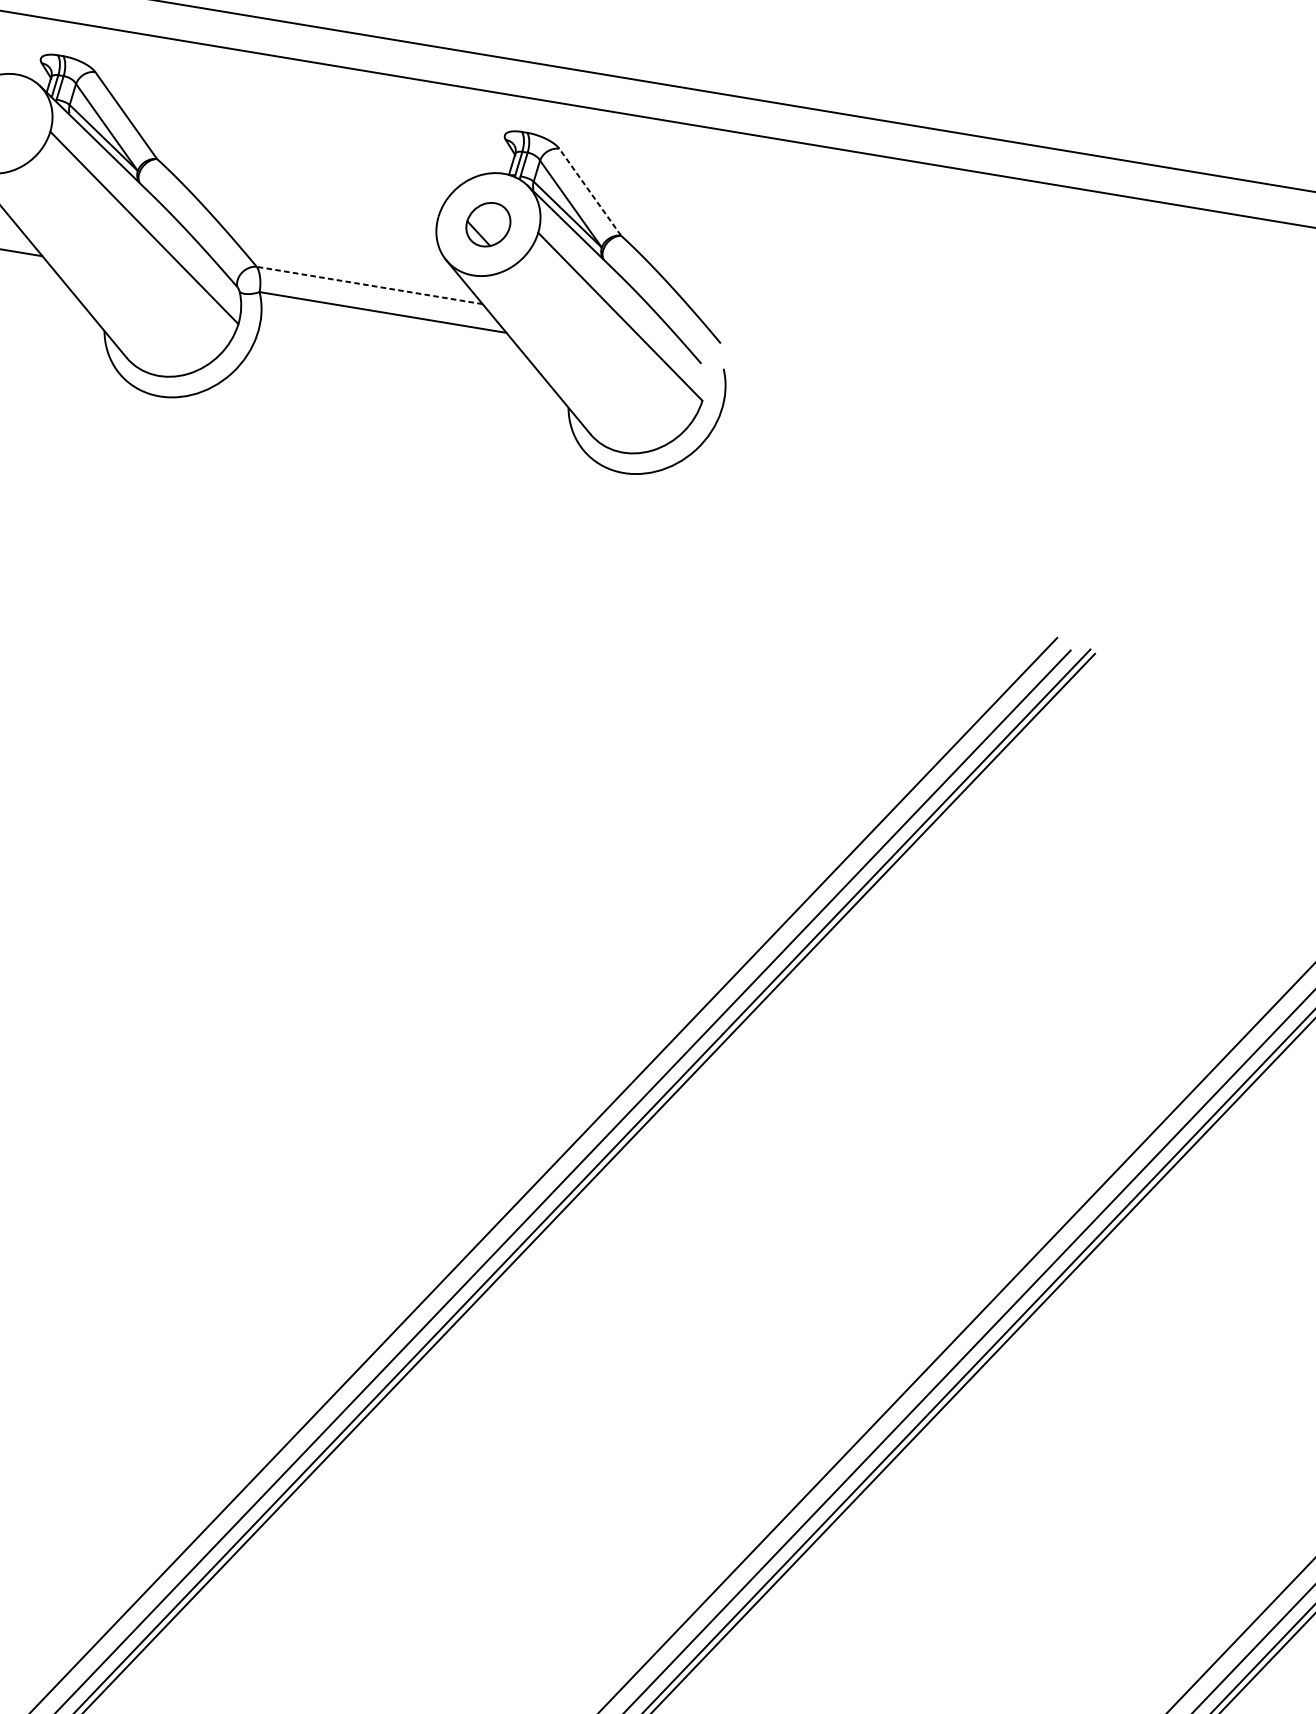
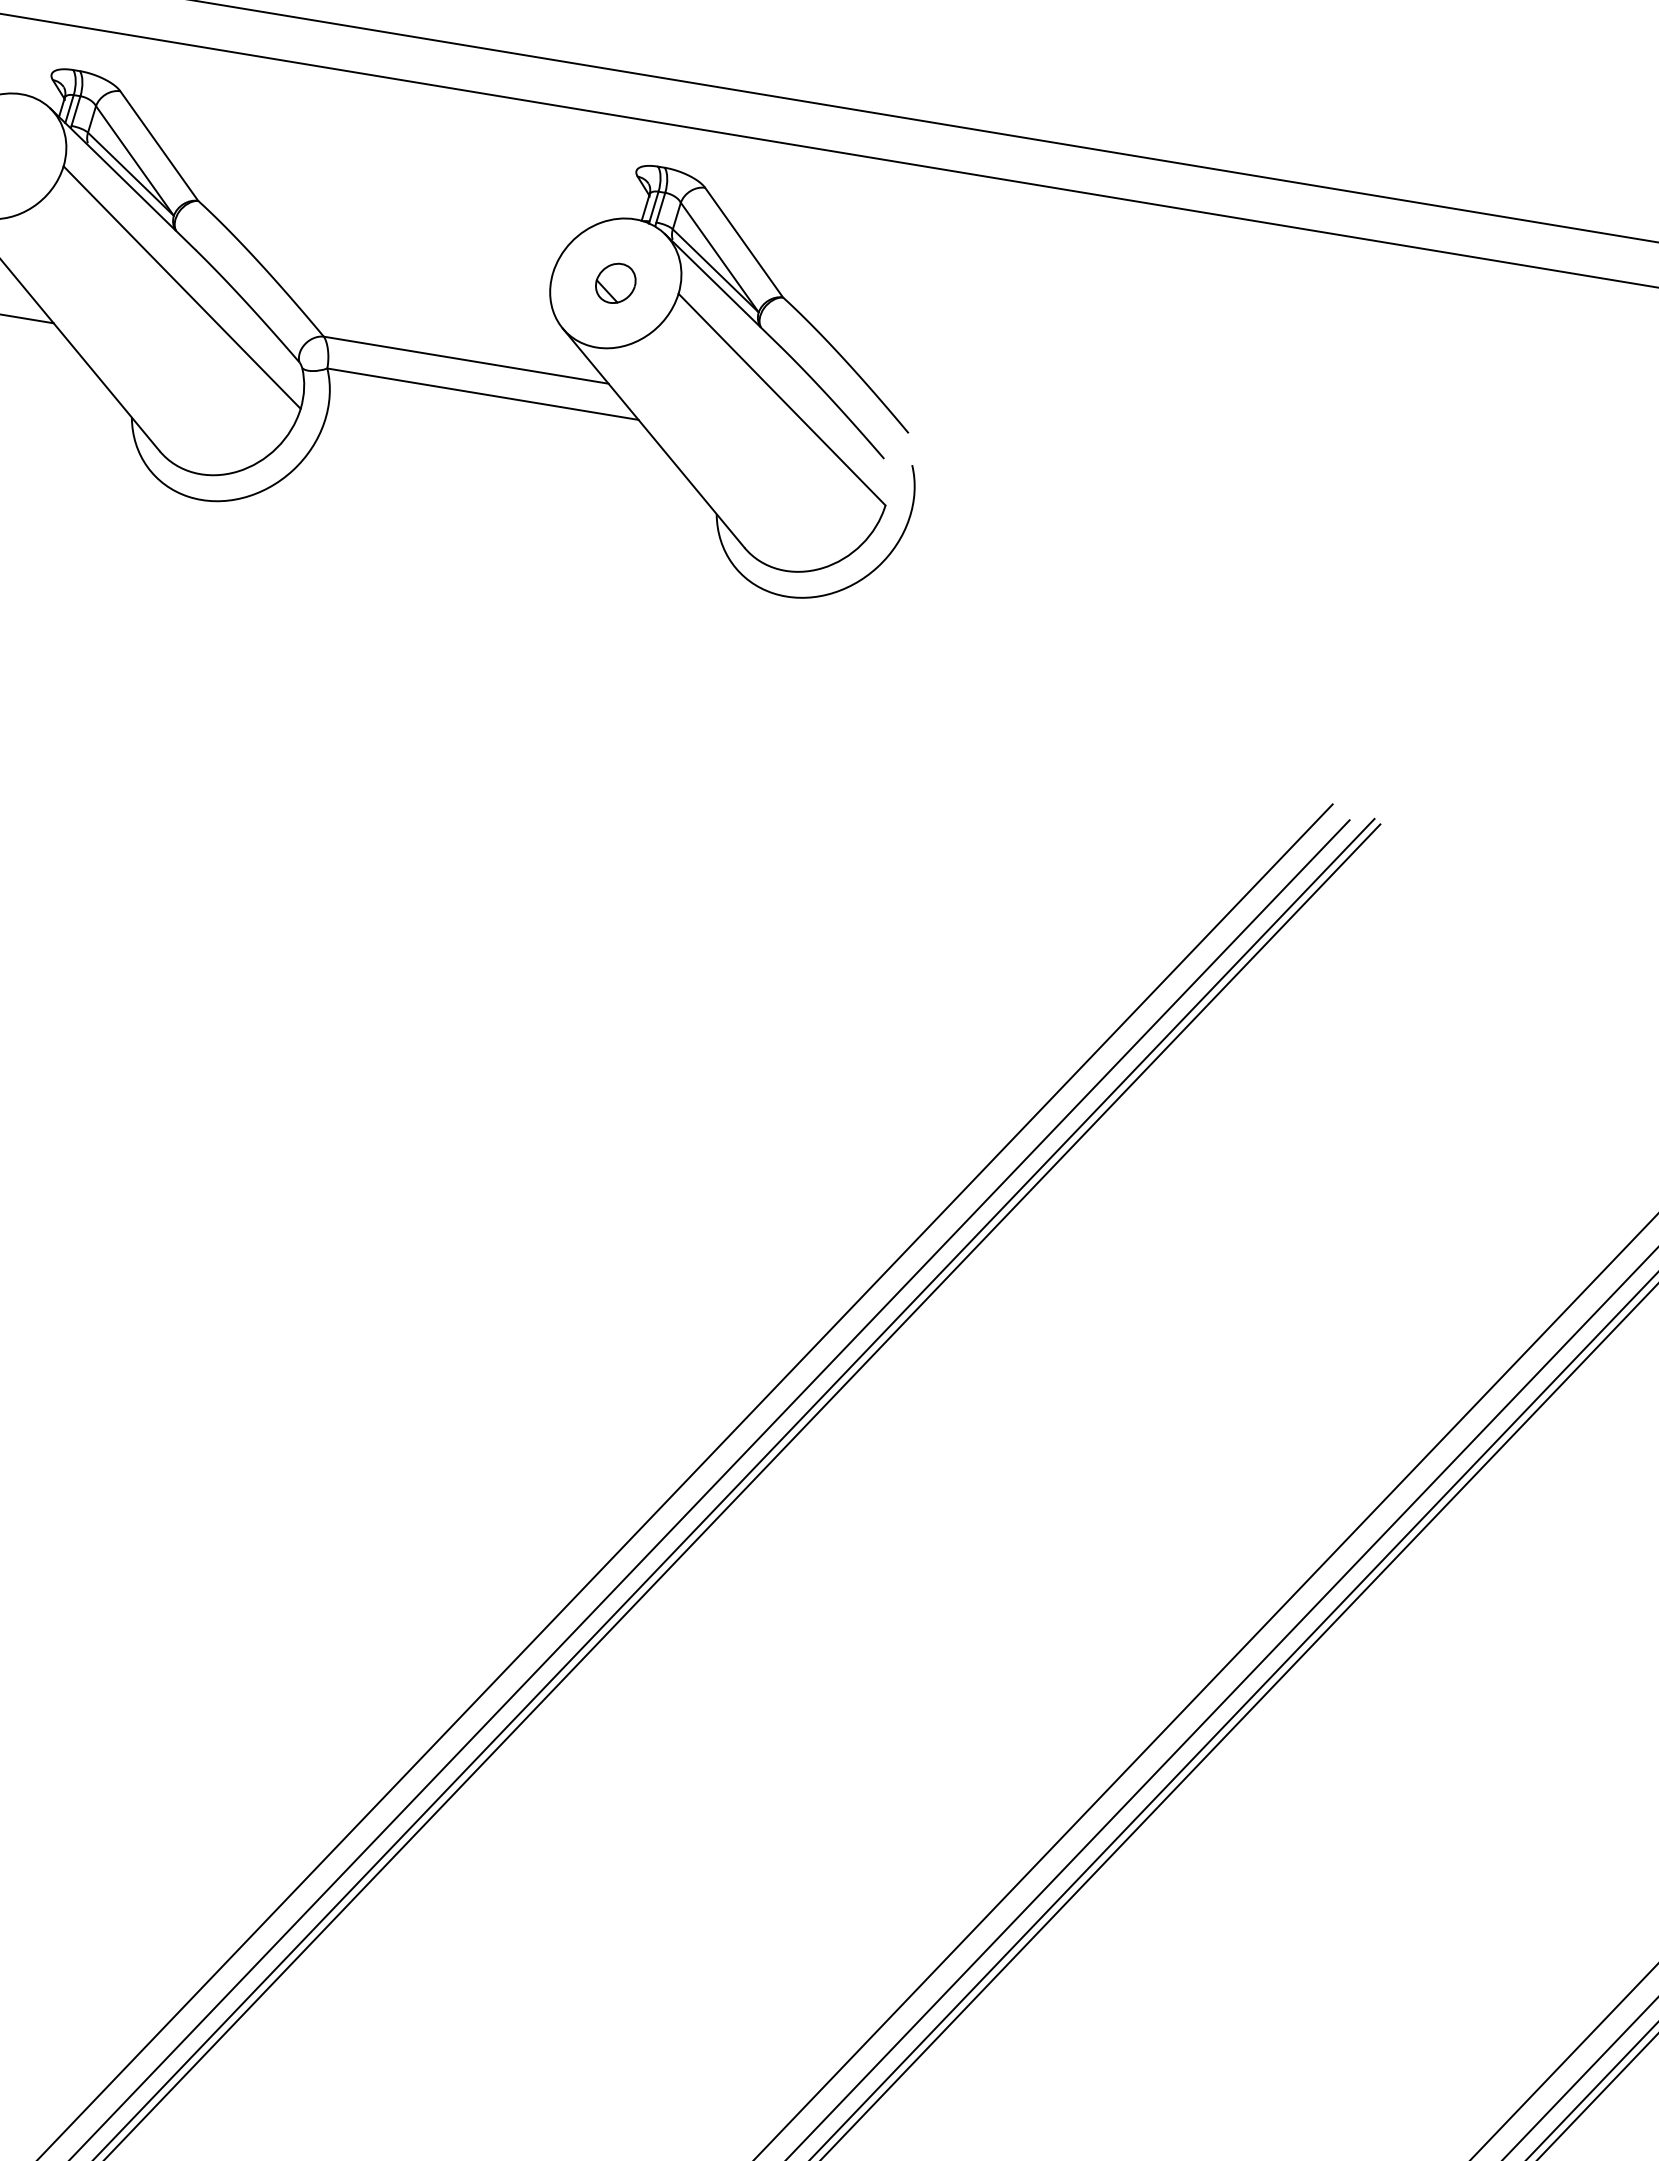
line: (589, 192) -> (743, 242), dashed -> solid
part: (488, 223) -> (615, 282), size x0.71
line: (369, 285) -> (465, 360), dashed -> solid

